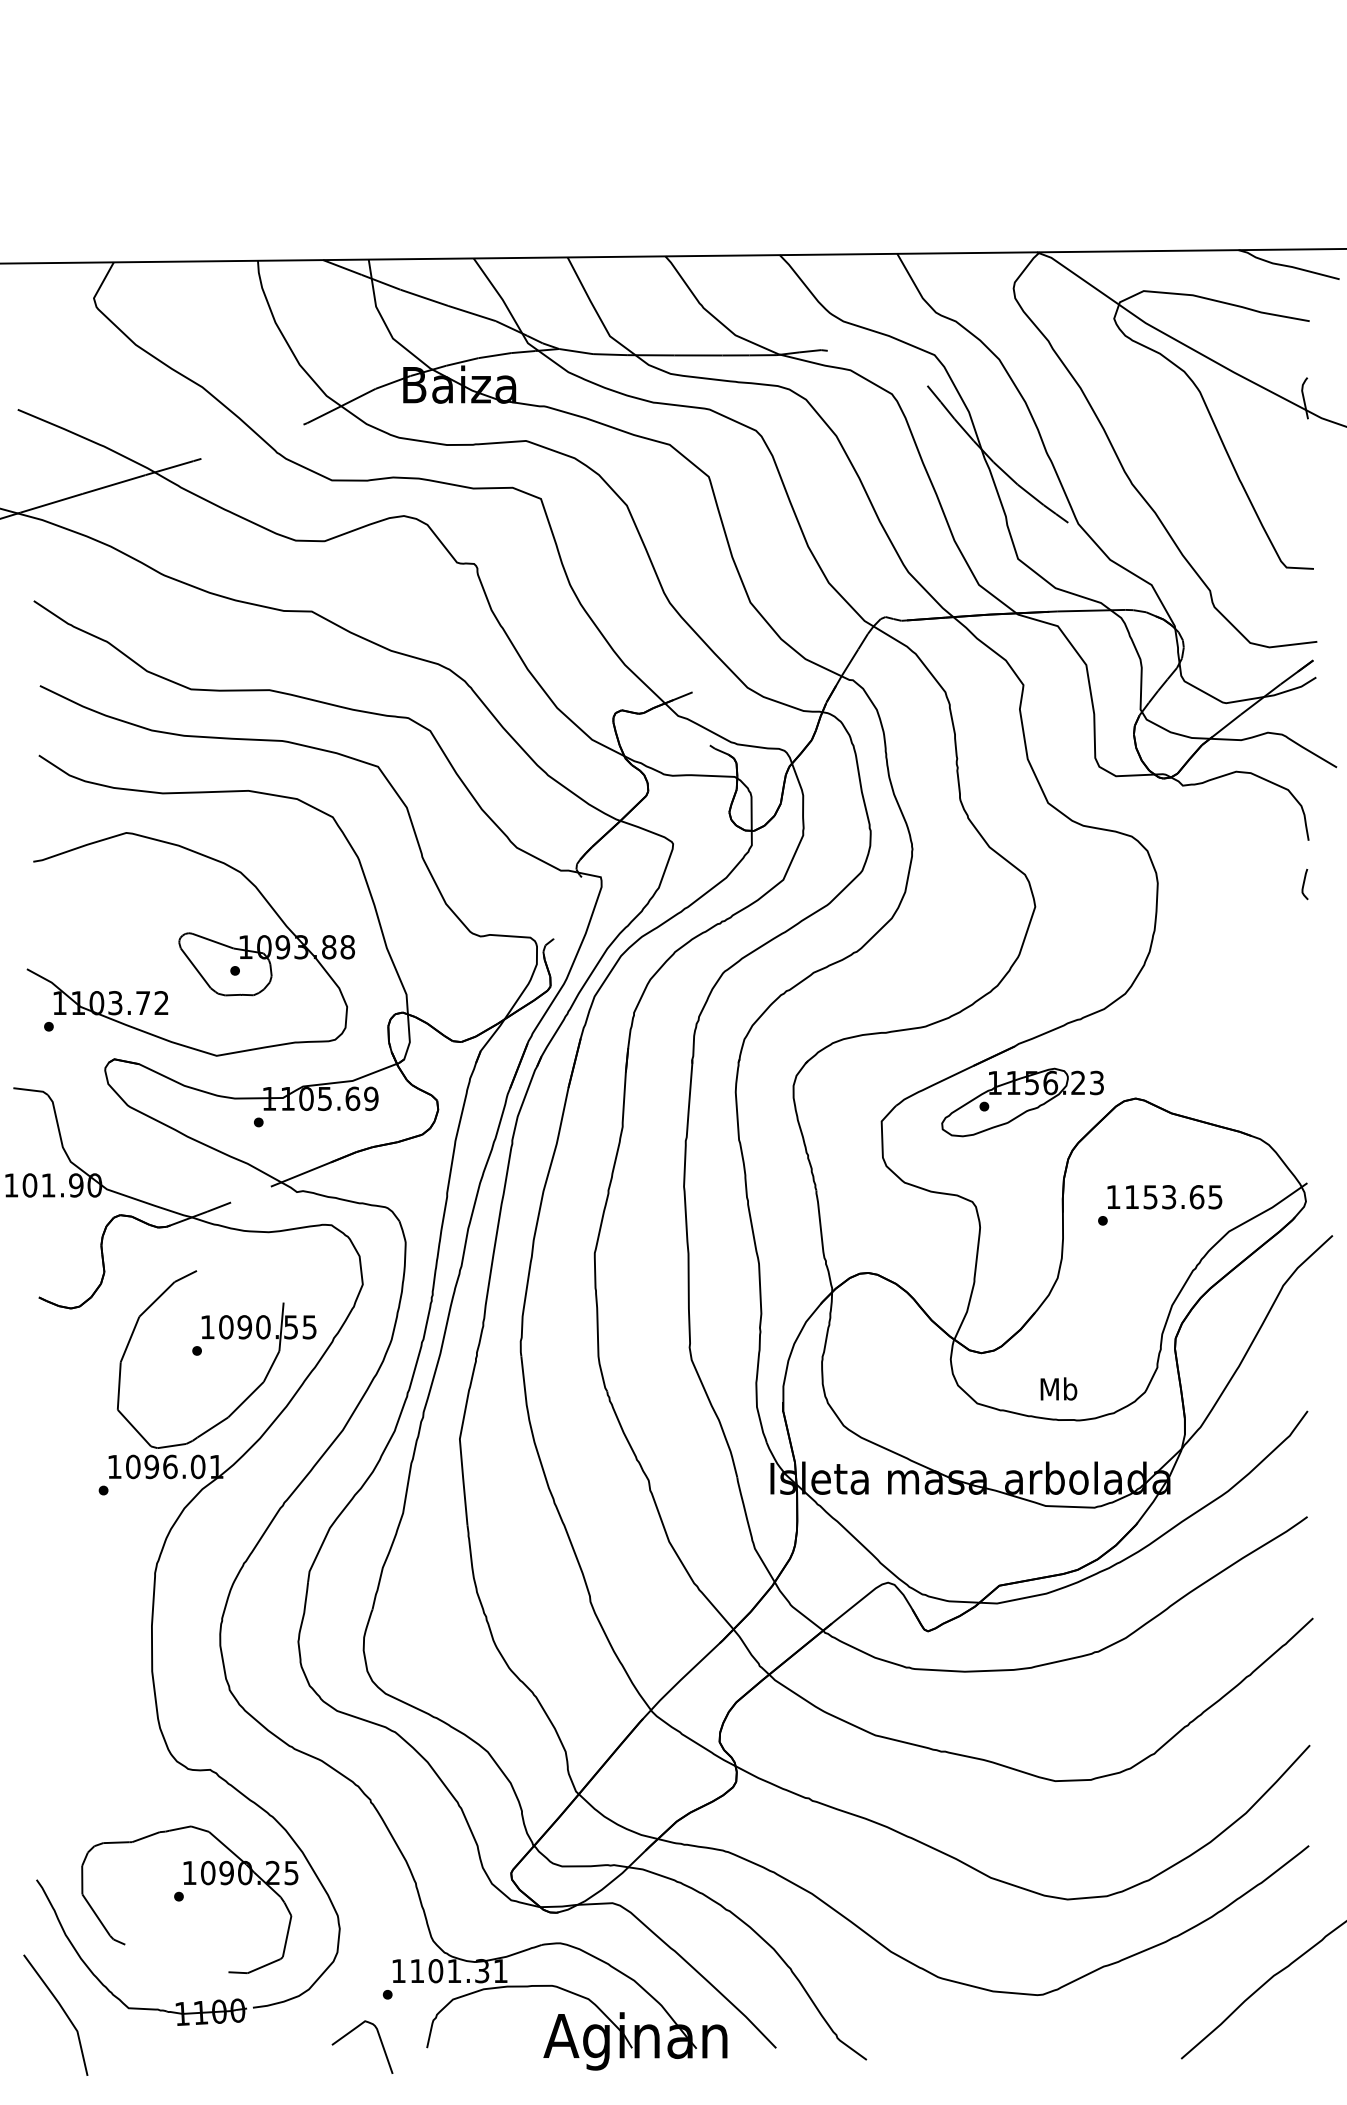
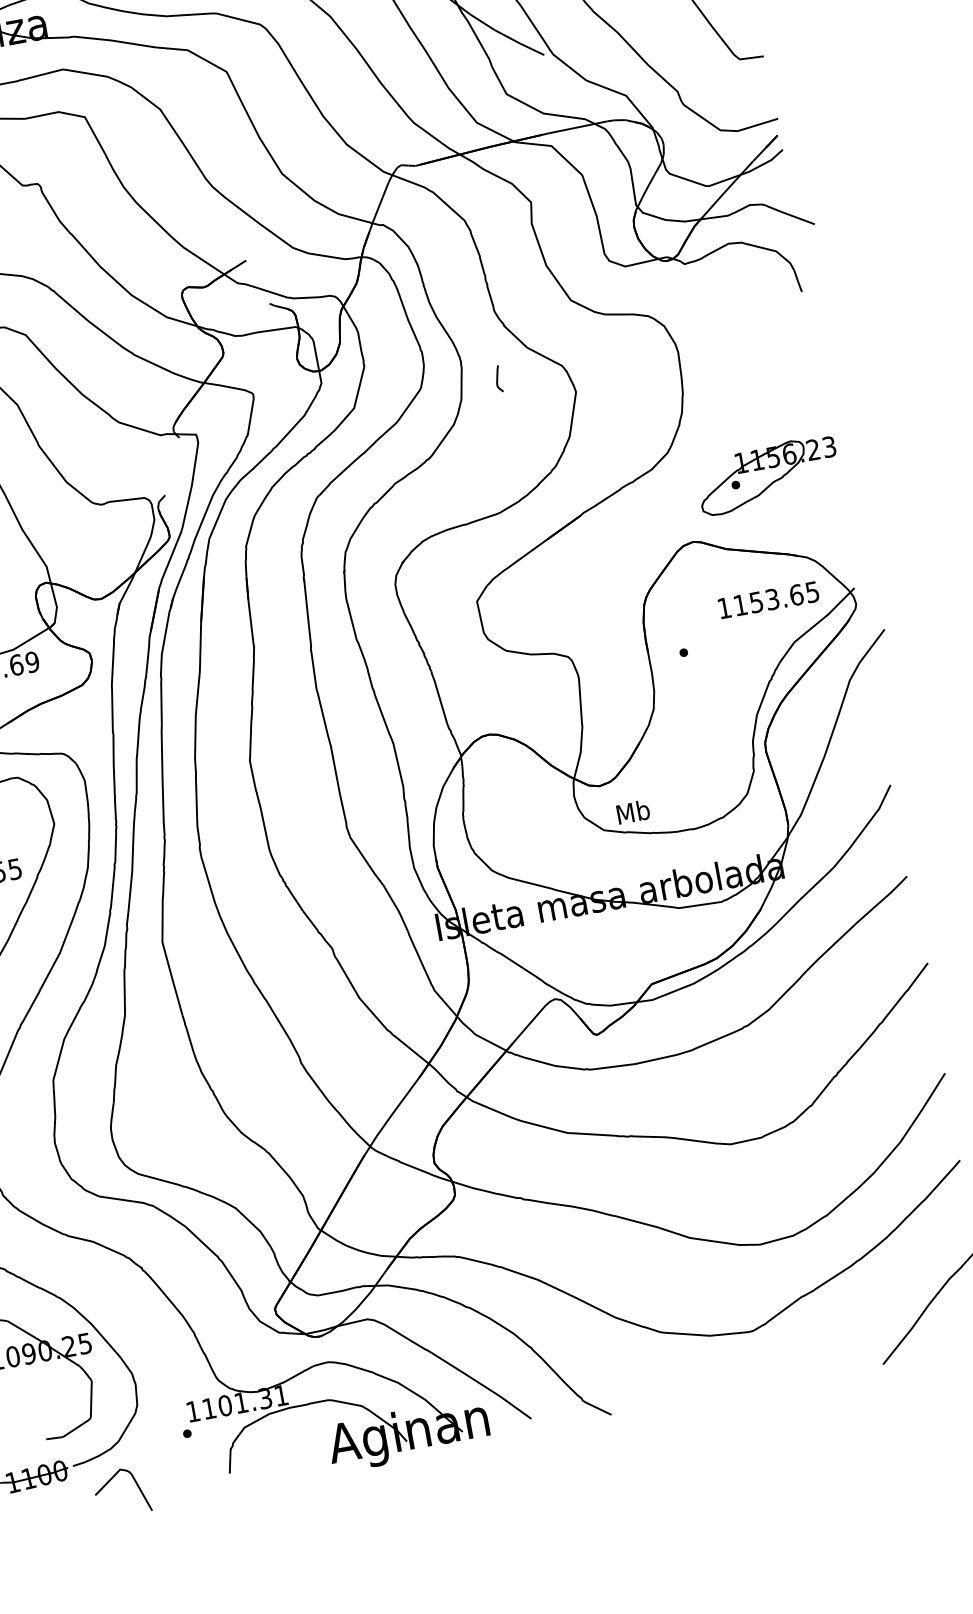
curve: (1304, 884) -> (498, 379), moved
part: (1022, 1102) -> (768, 475), moved
text: (1164, 1197) -> (768, 600), moved
text: (1058, 1388) -> (632, 811), moved
curve: (351, 2032) -> (110, 1481), moved

